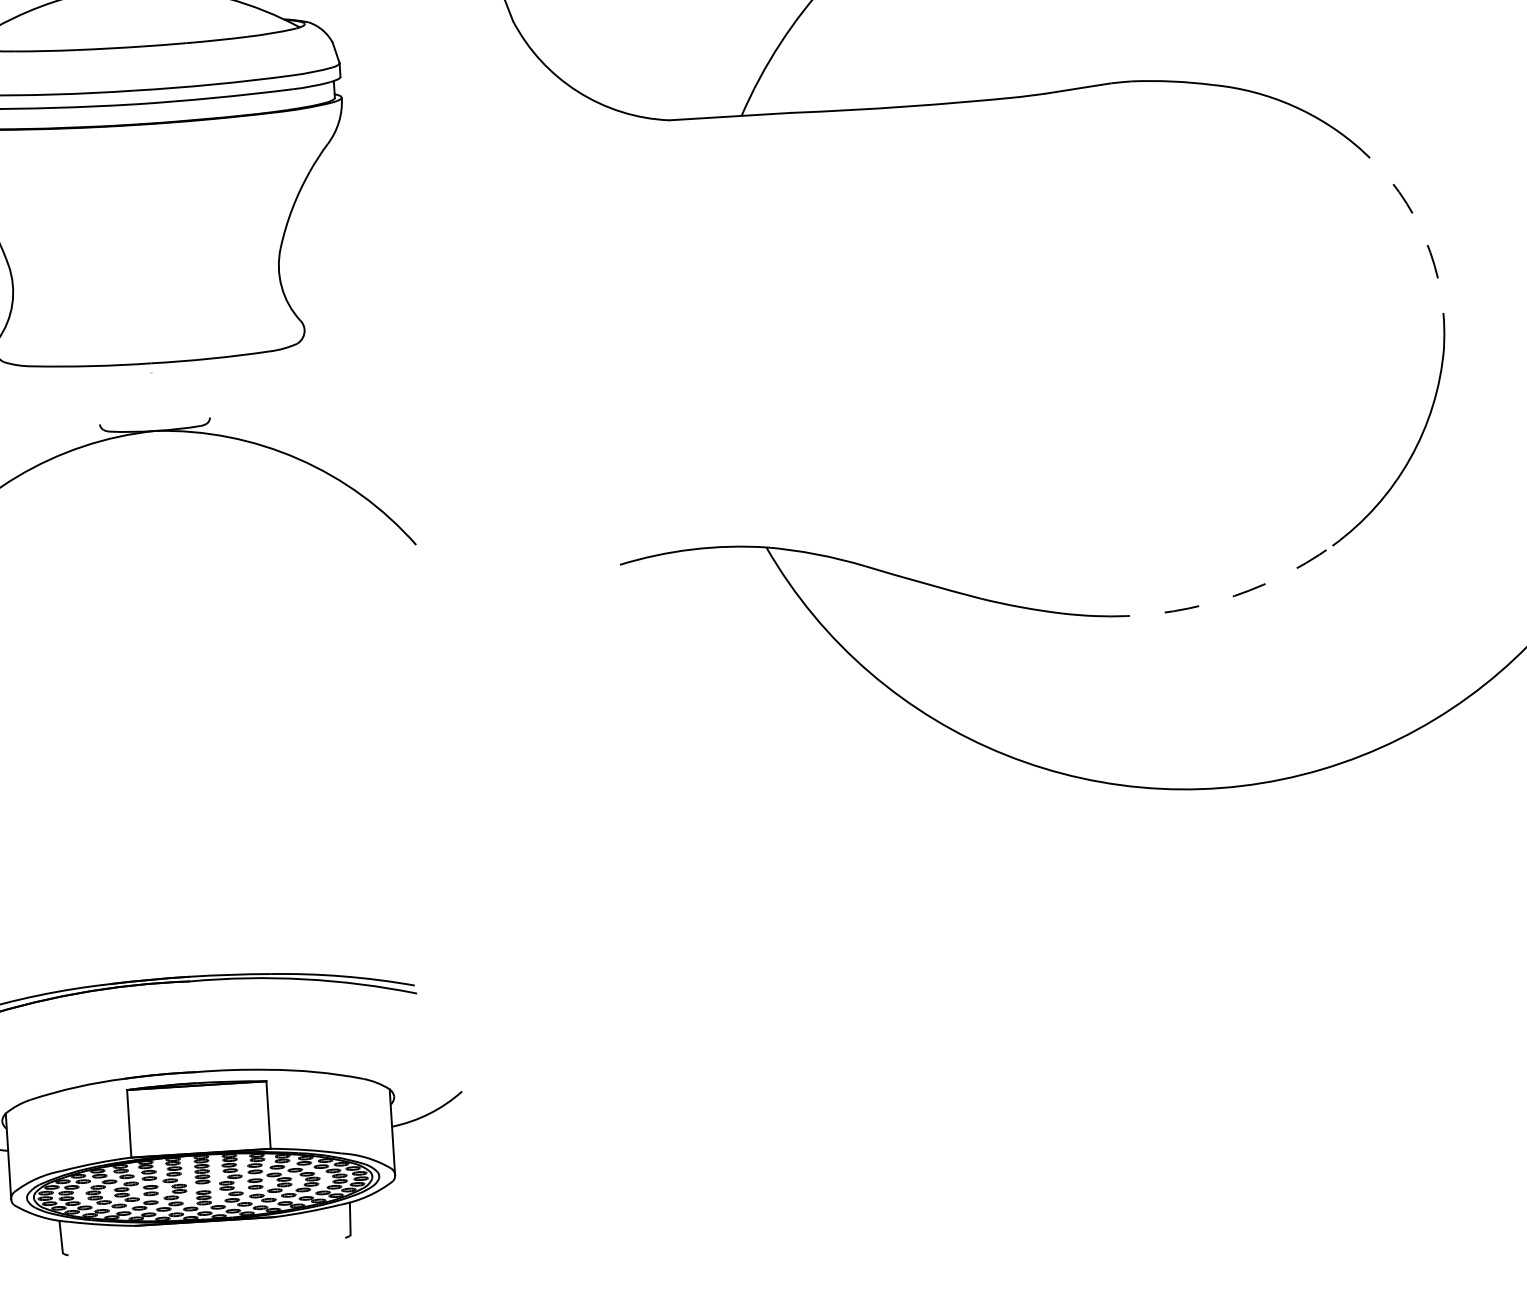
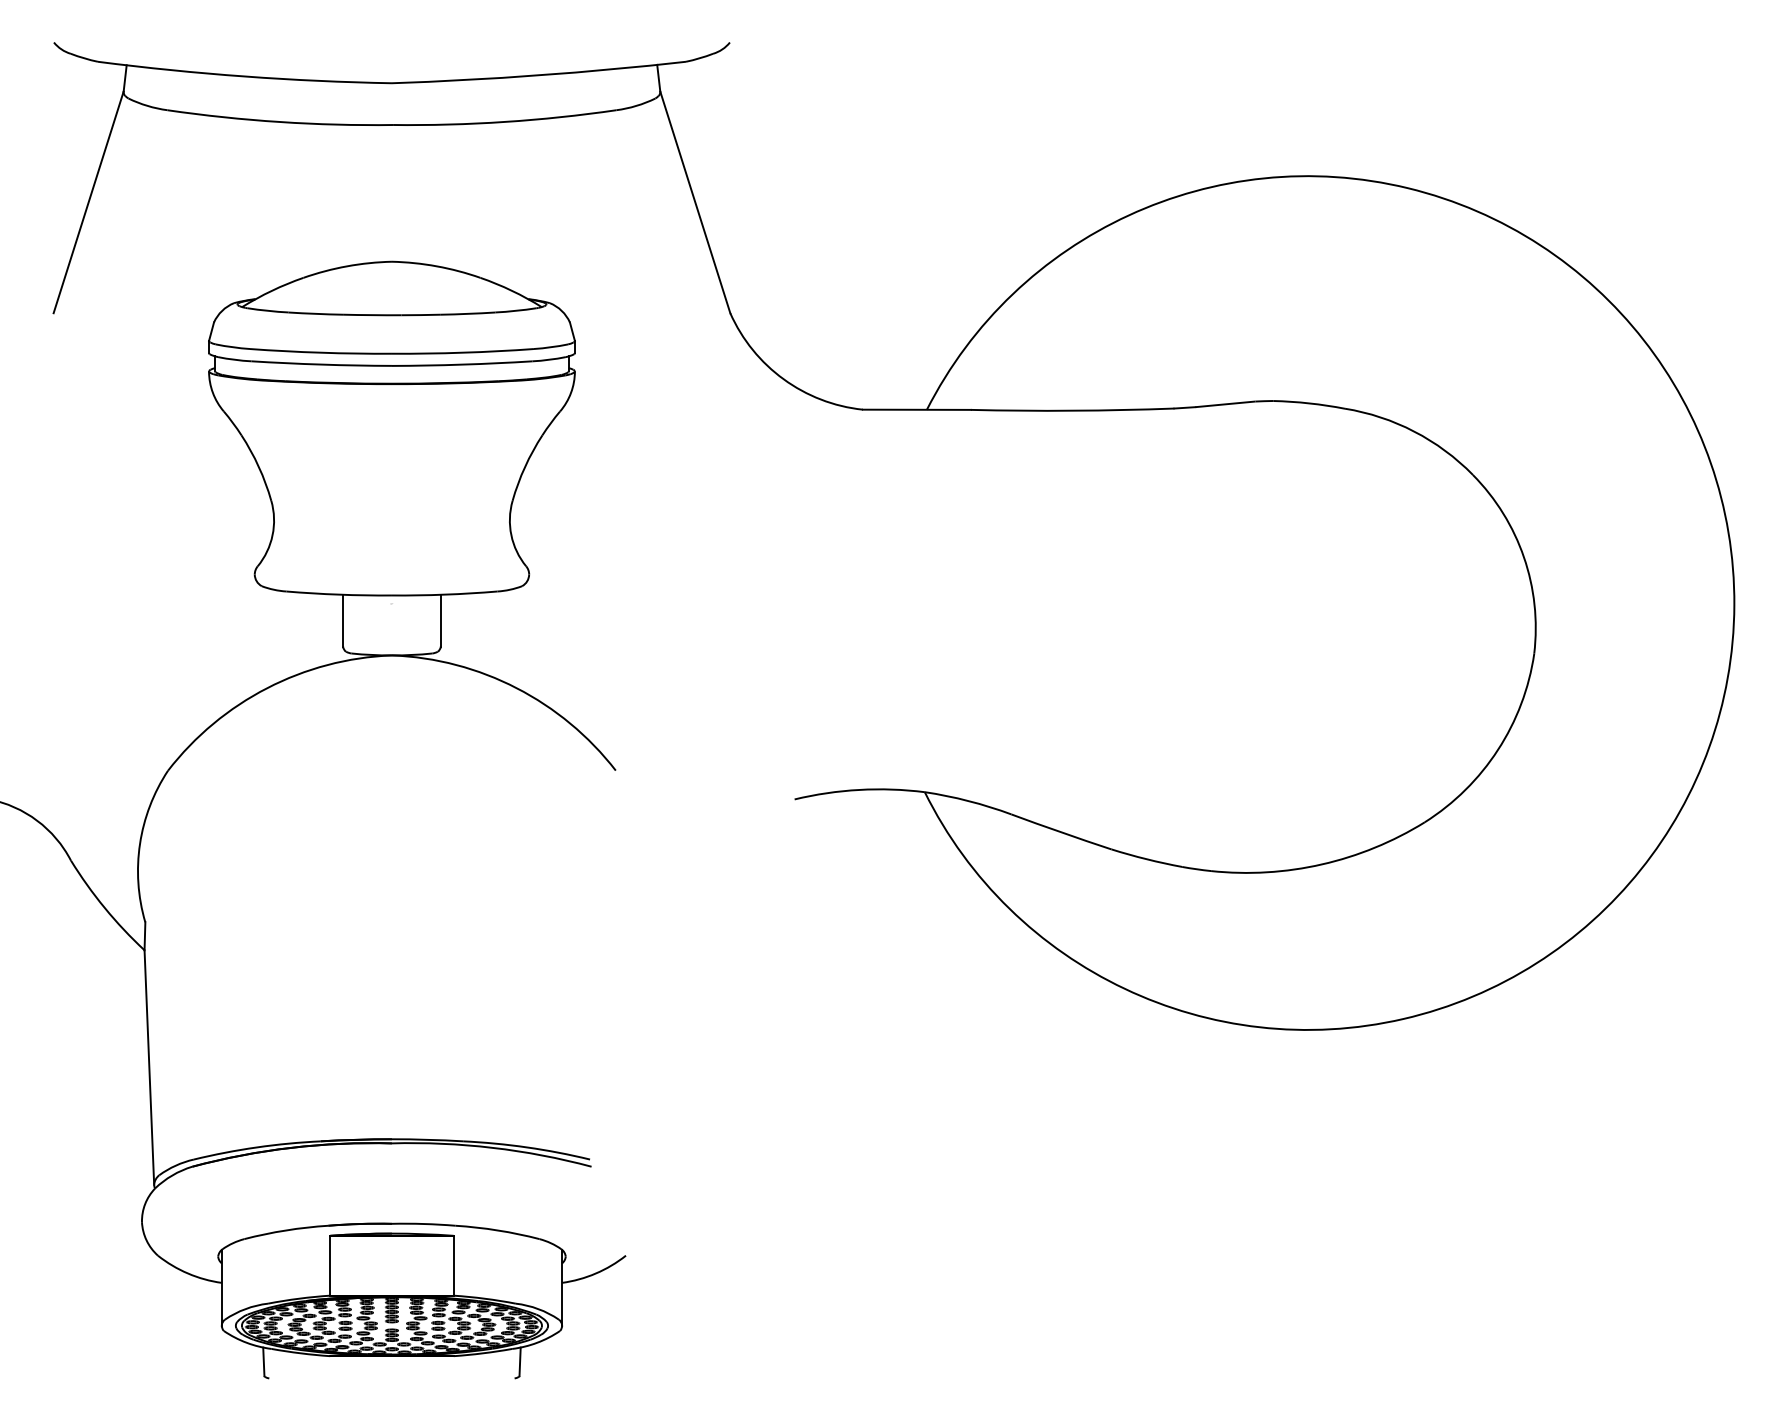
arc: (1425, 240) -> (1523, 557), dashed -> solid
line: (207, 388) -> (440, 620), added
line: (98, 394) -> (343, 620), added
arc: (1220, 600) -> (1322, 864), dashed -> solid

